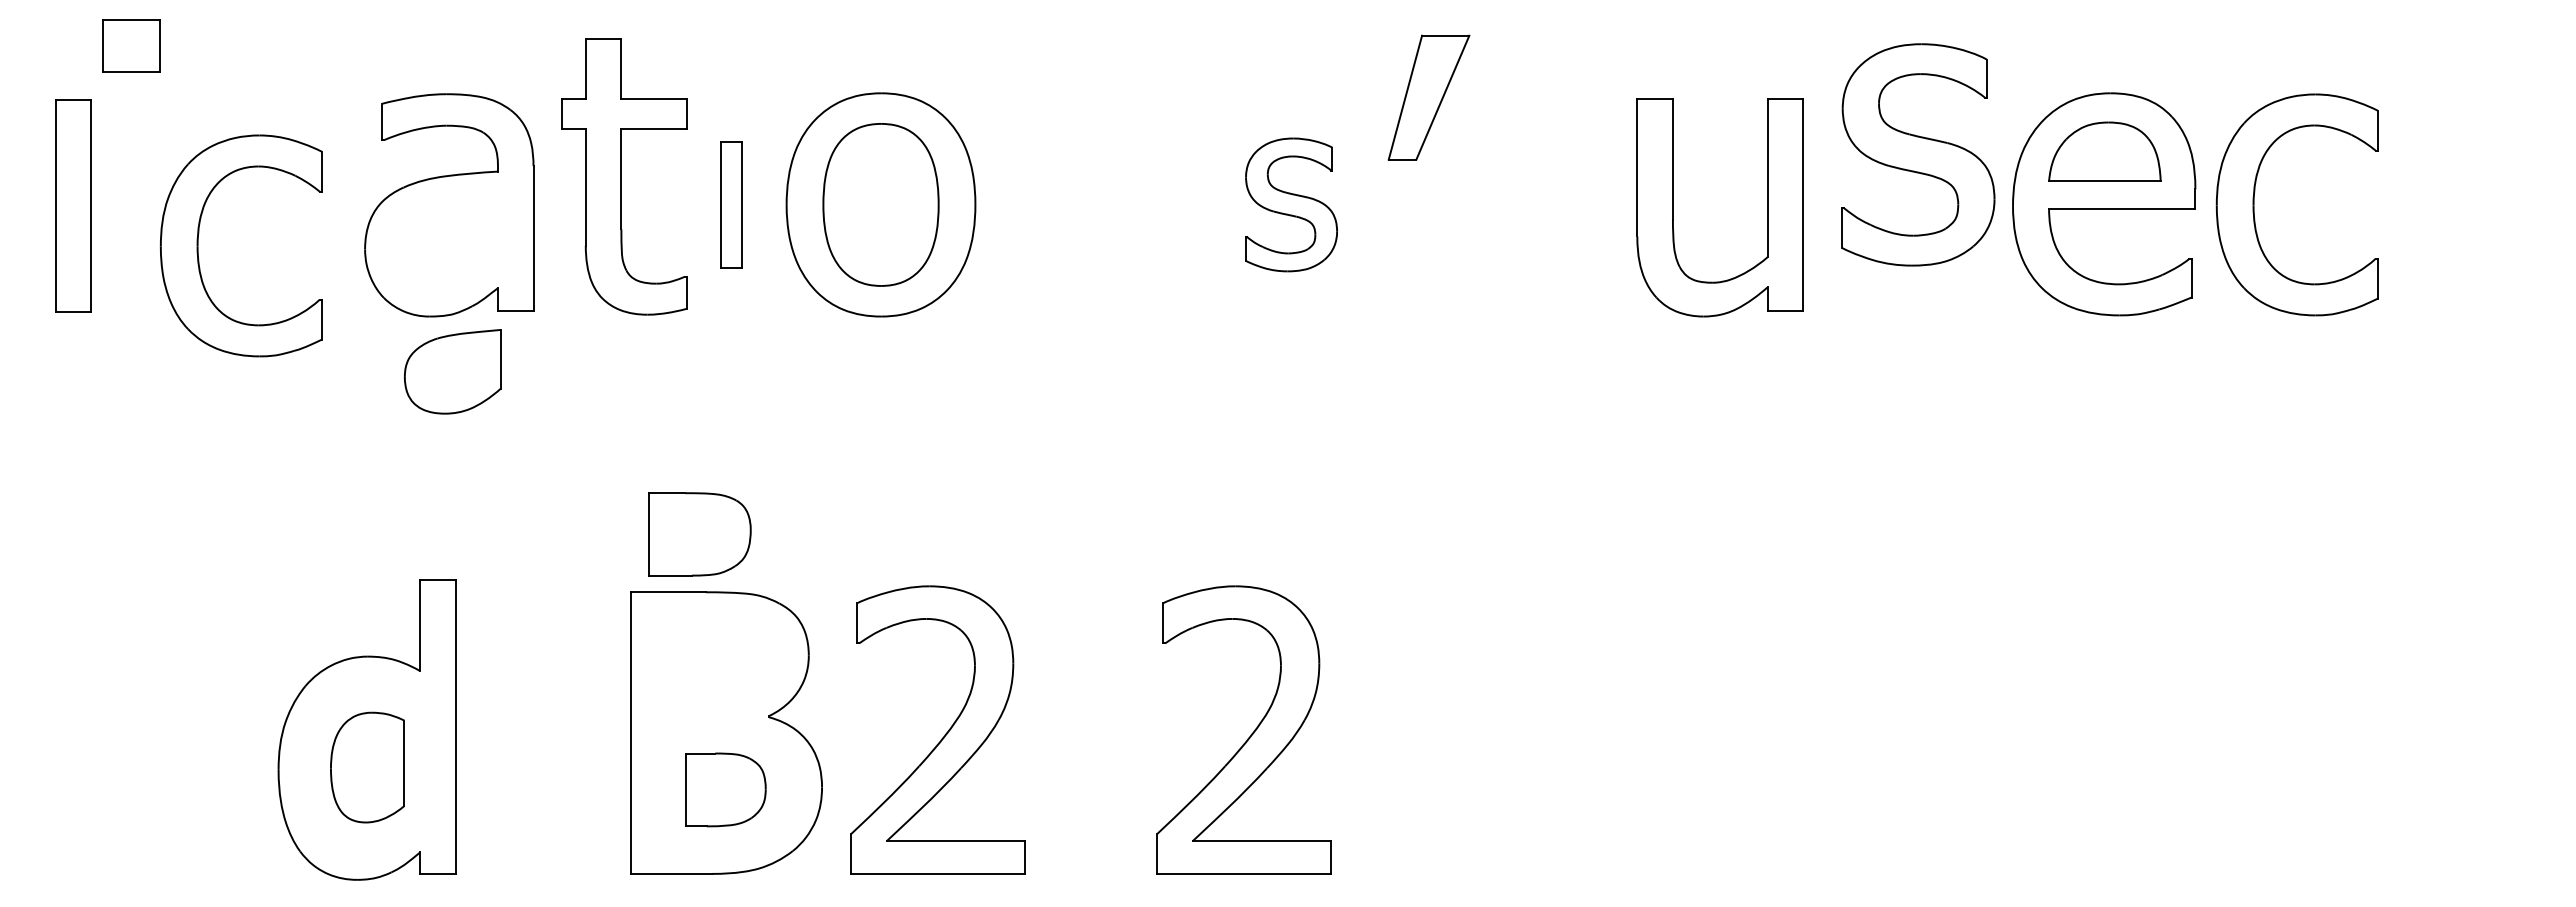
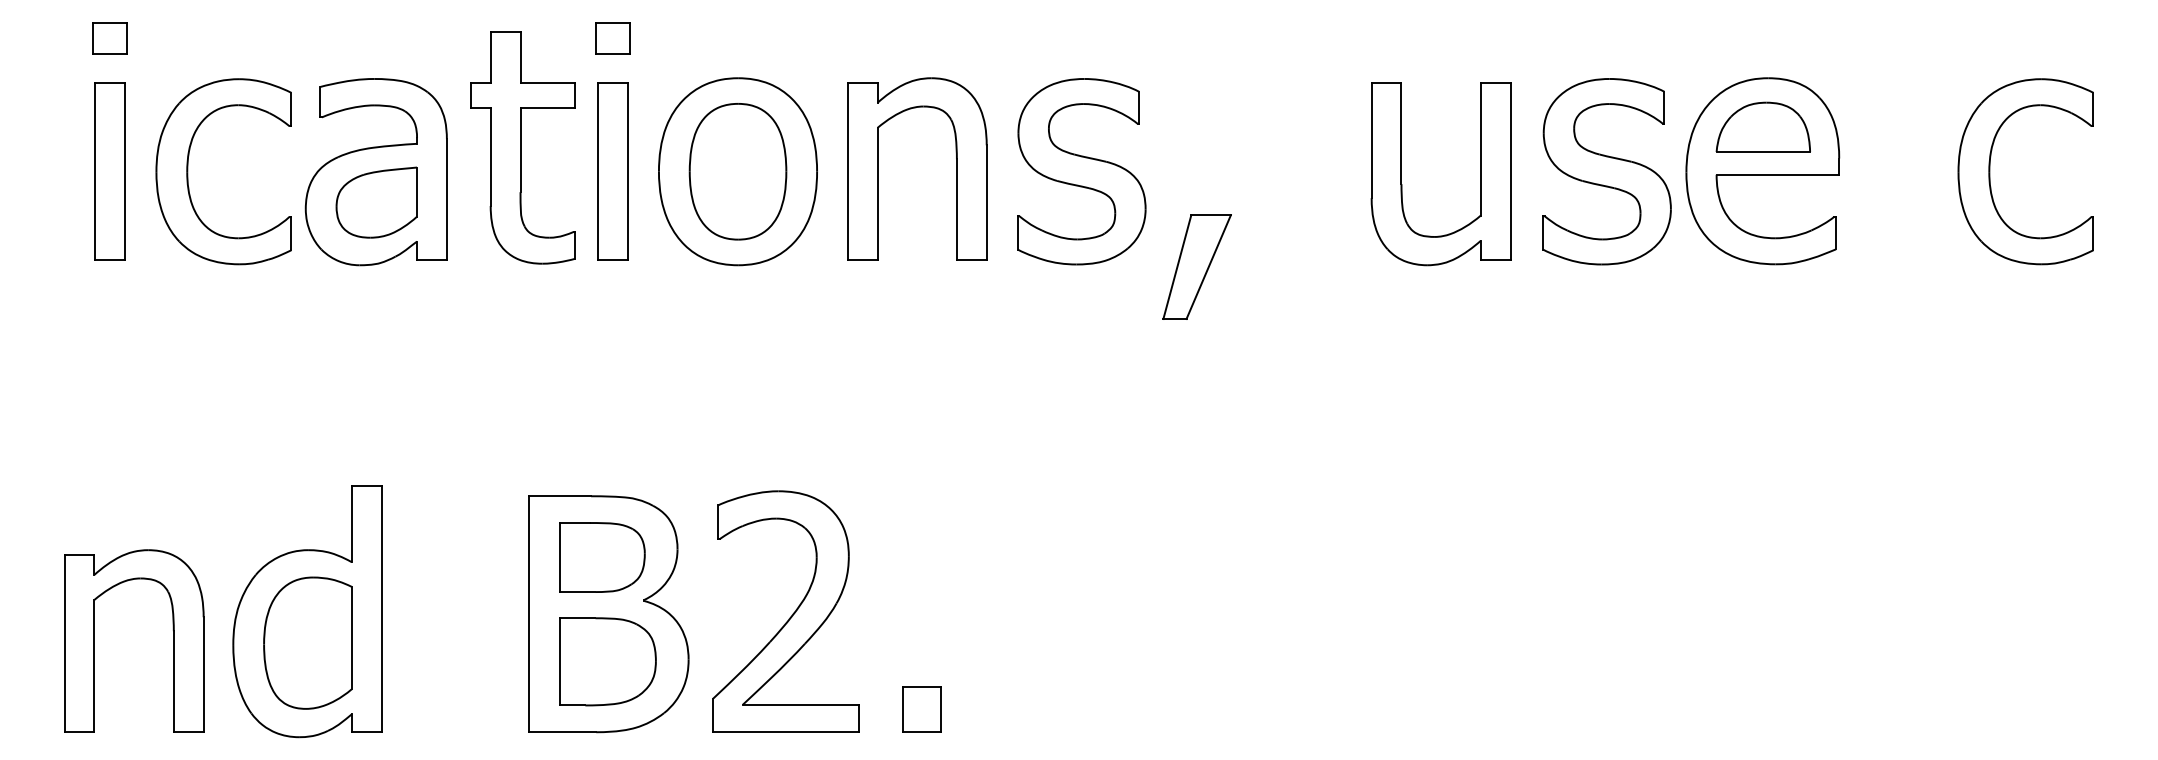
part: (131, 45) -> (110, 38), size x0.71
part: (731, 45) -> (612, 38), added
part: (1428, 97) -> (1196, 266), moved
part: (1918, 154) -> (1607, 171), moved
part: (1048, 201) -> (878, 168), added
part: (731, 204) -> (612, 171), size x1.67
part: (1291, 204) -> (1081, 171), size x1.67
part: (2254, 204) -> (1990, 171), moved
part: (73, 205) -> (110, 171), moved
part: (198, 245) -> (187, 171), moved
part: (452, 371) -> (376, 202), moved
part: (699, 534) -> (601, 557), moved
part: (1250, 734) -> (1047, 615), removed
part: (113, 764) -> (95, 640), added
part: (367, 767) -> (307, 643), size x1.43
part: (725, 789) -> (607, 661), size x1.43
part: (1100, 846) -> (921, 709), added

